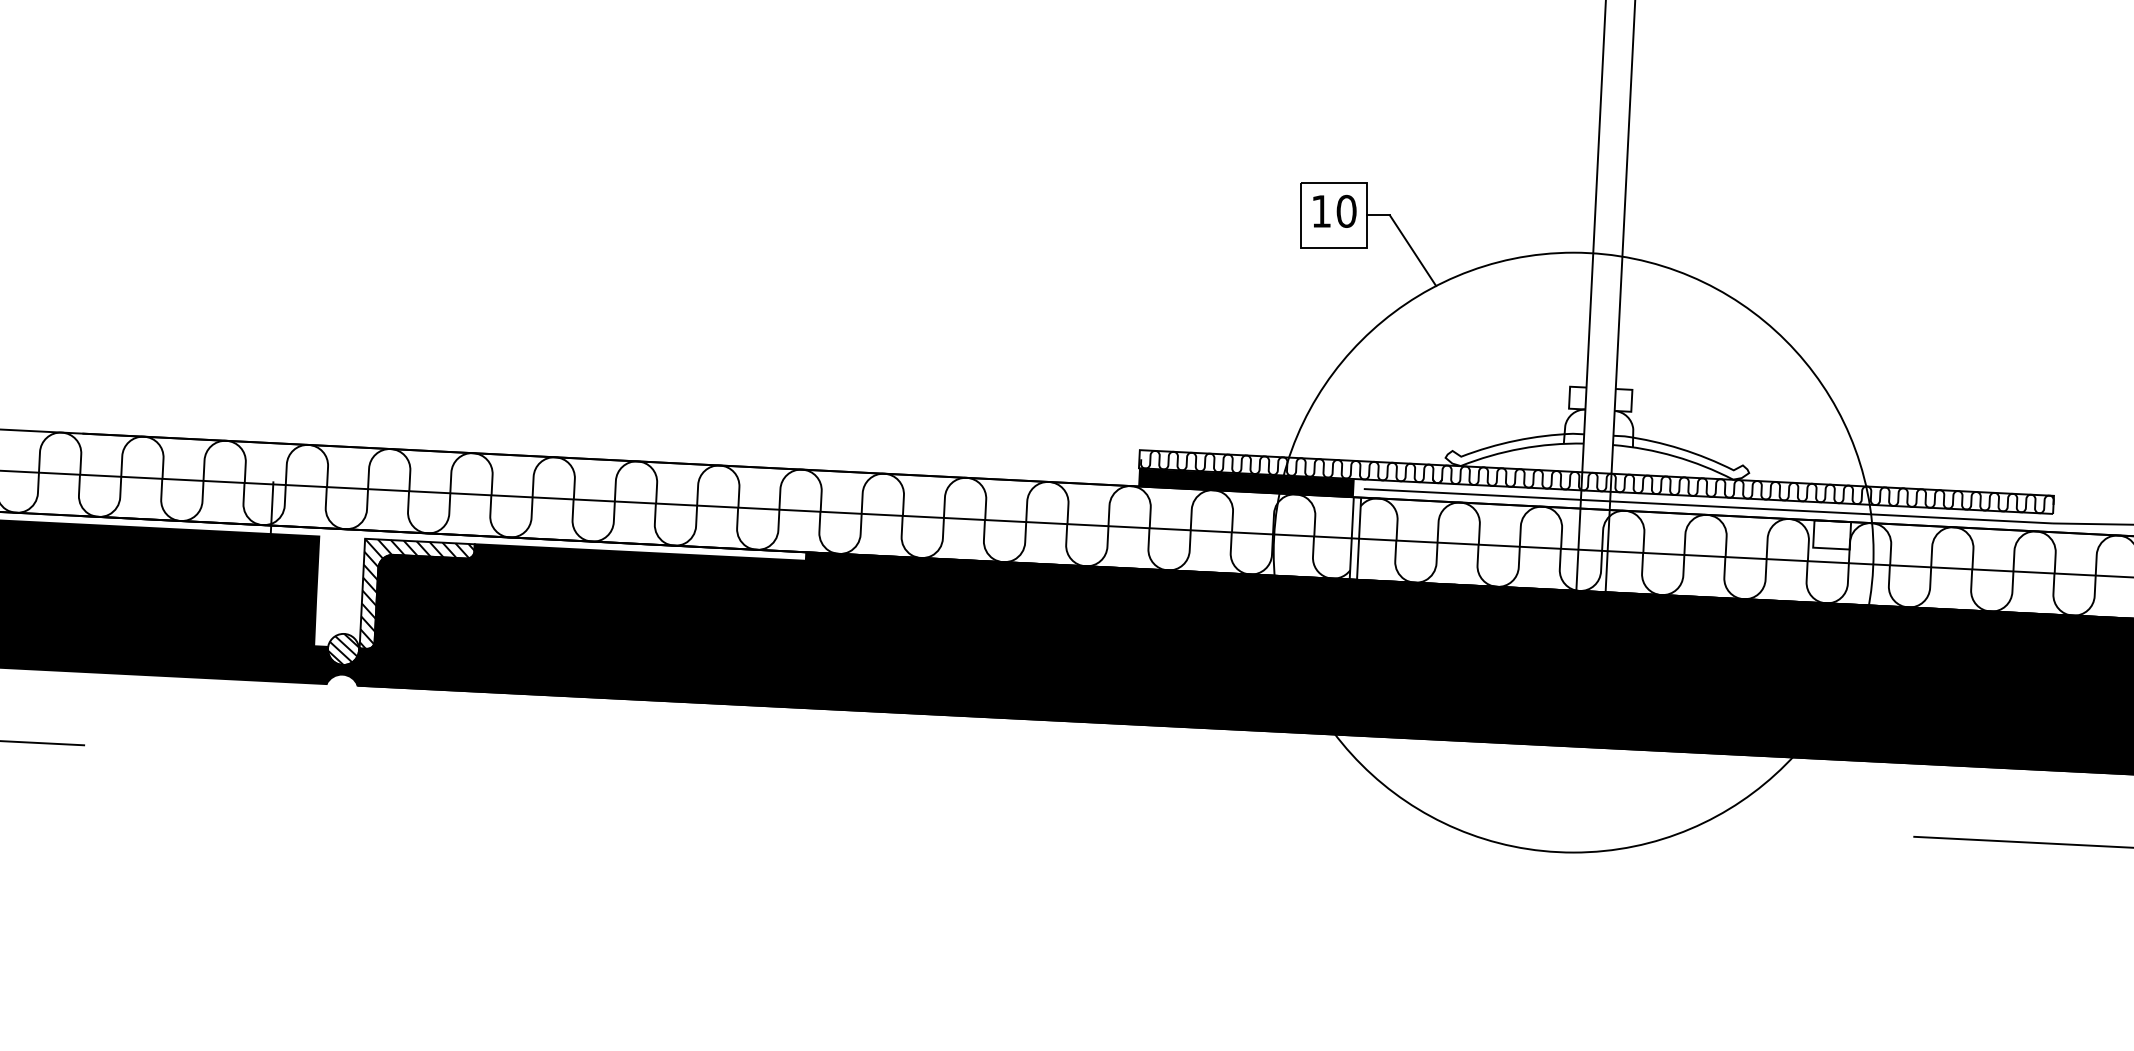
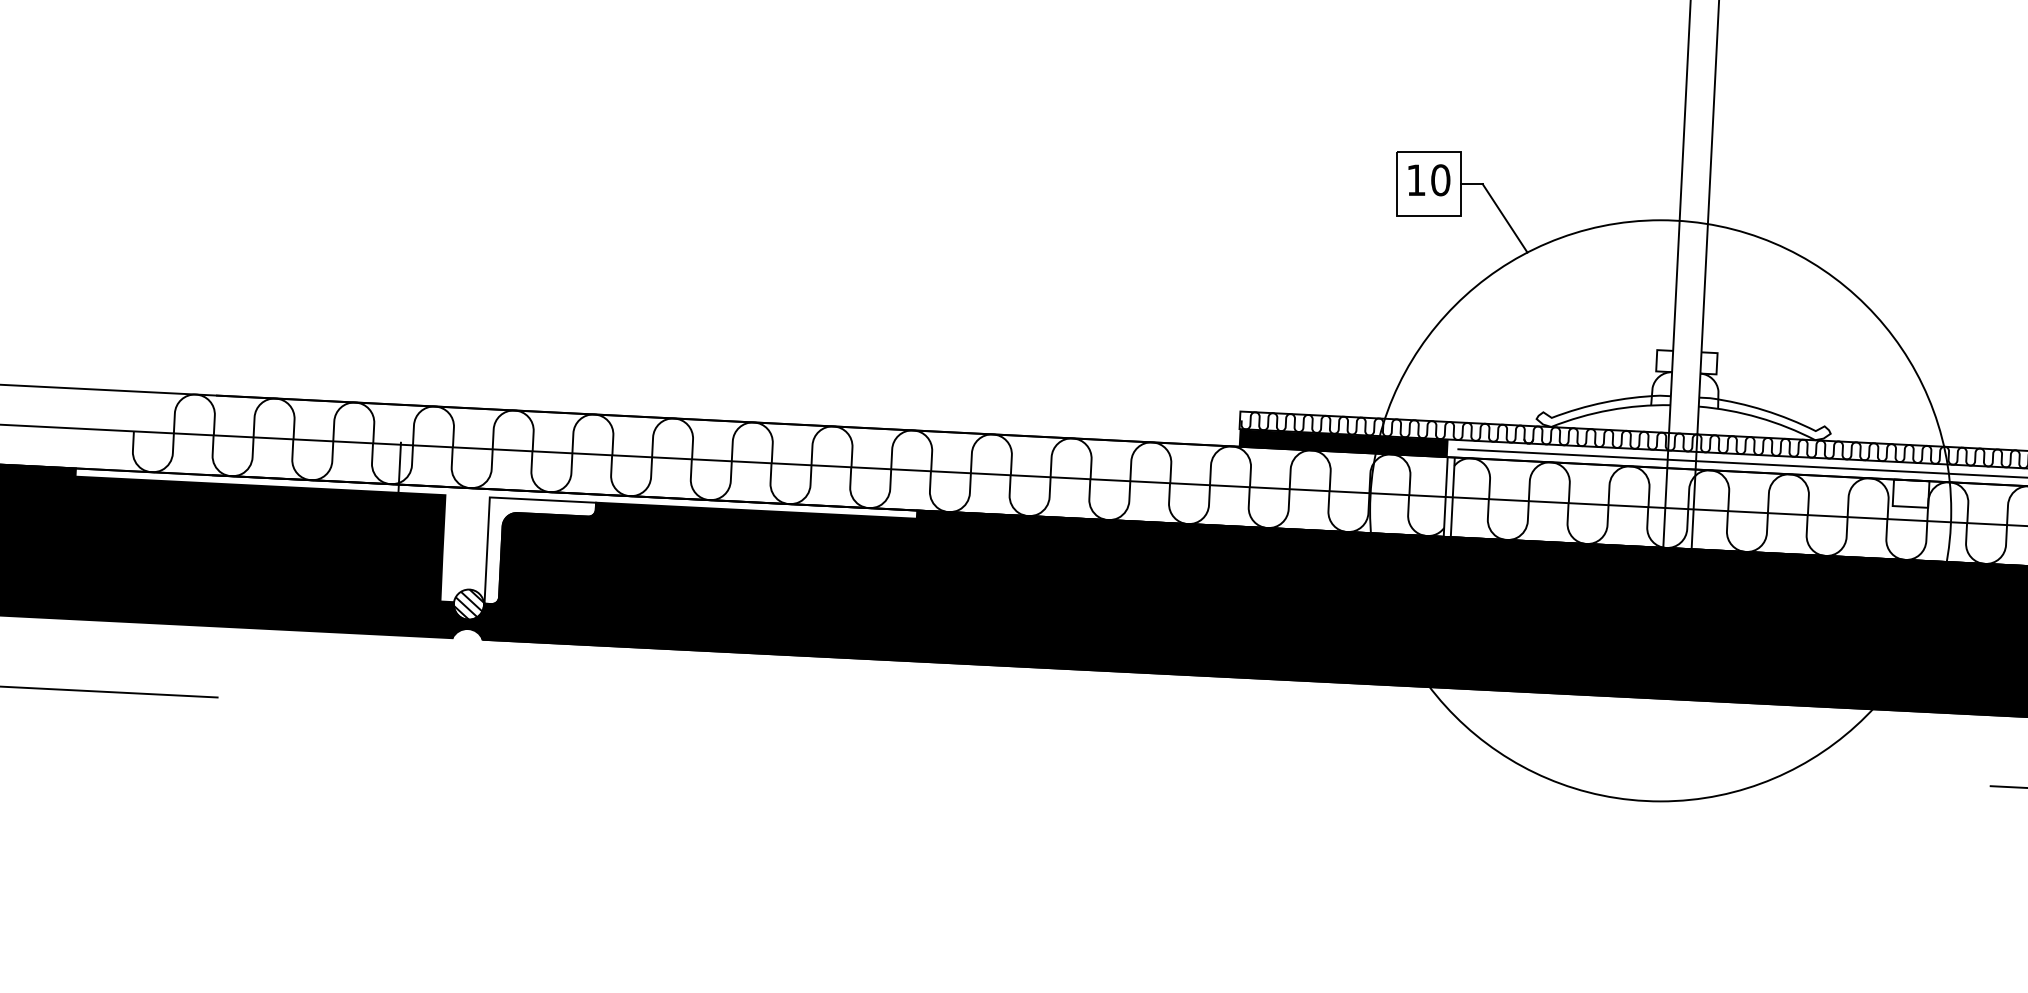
hatch: (416, 593) -> (539, 550), removed

